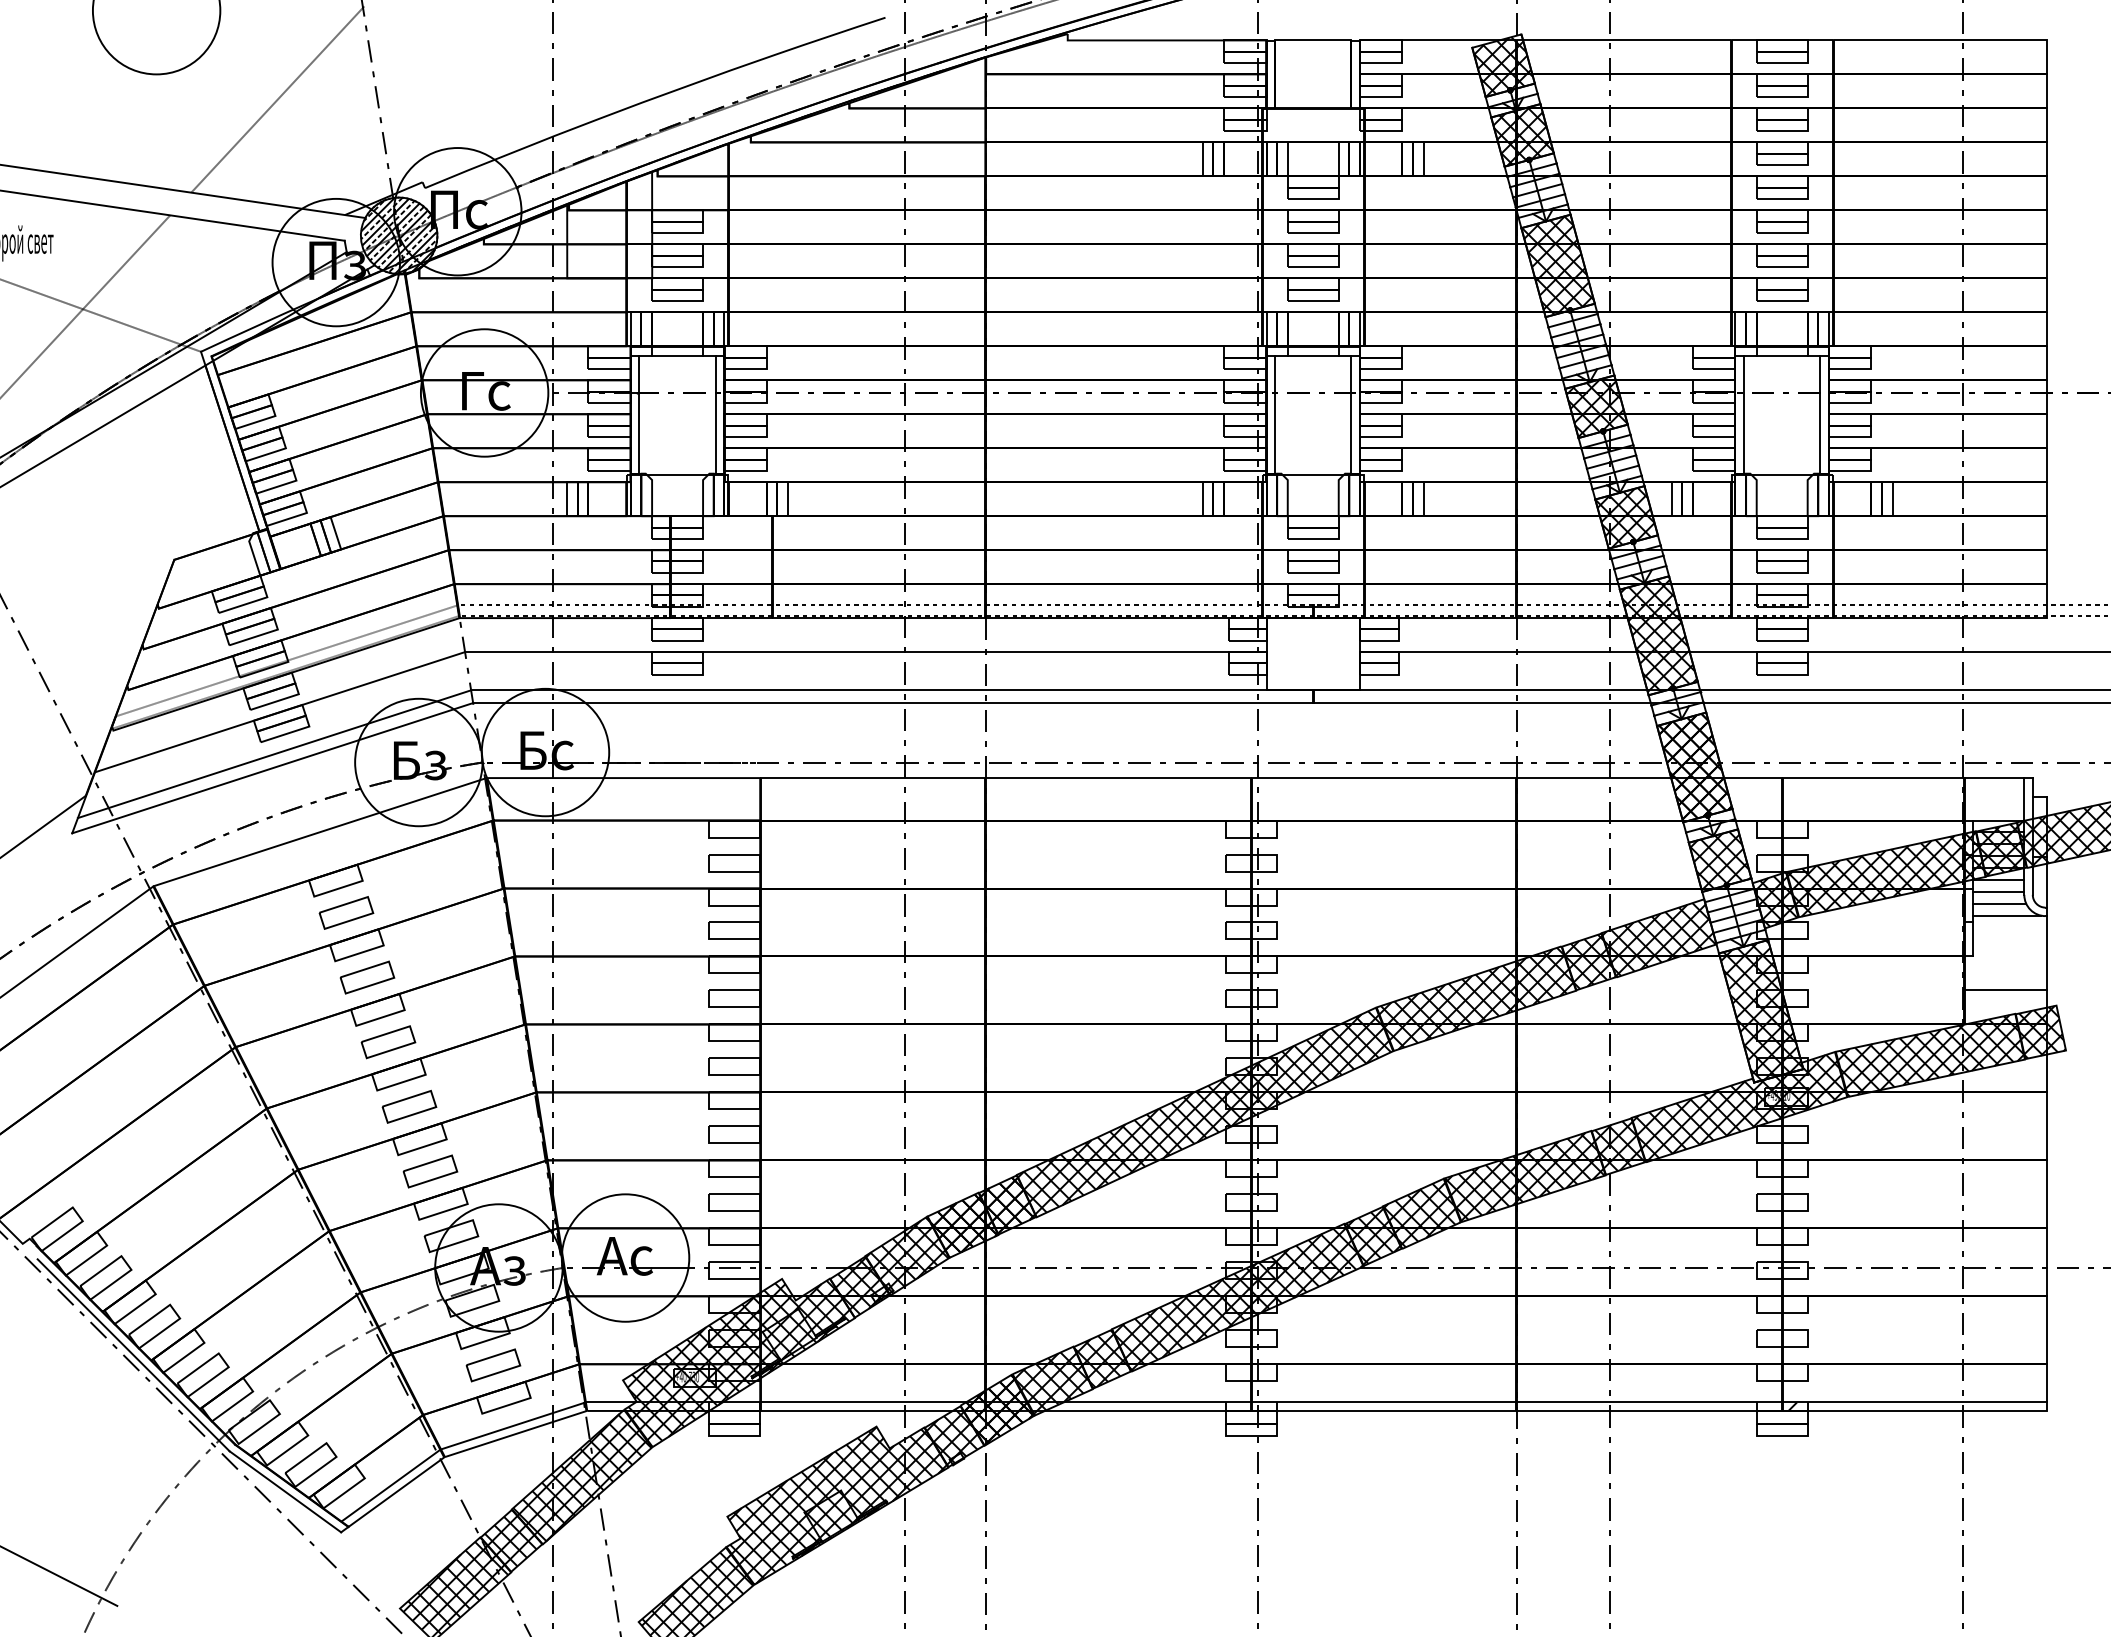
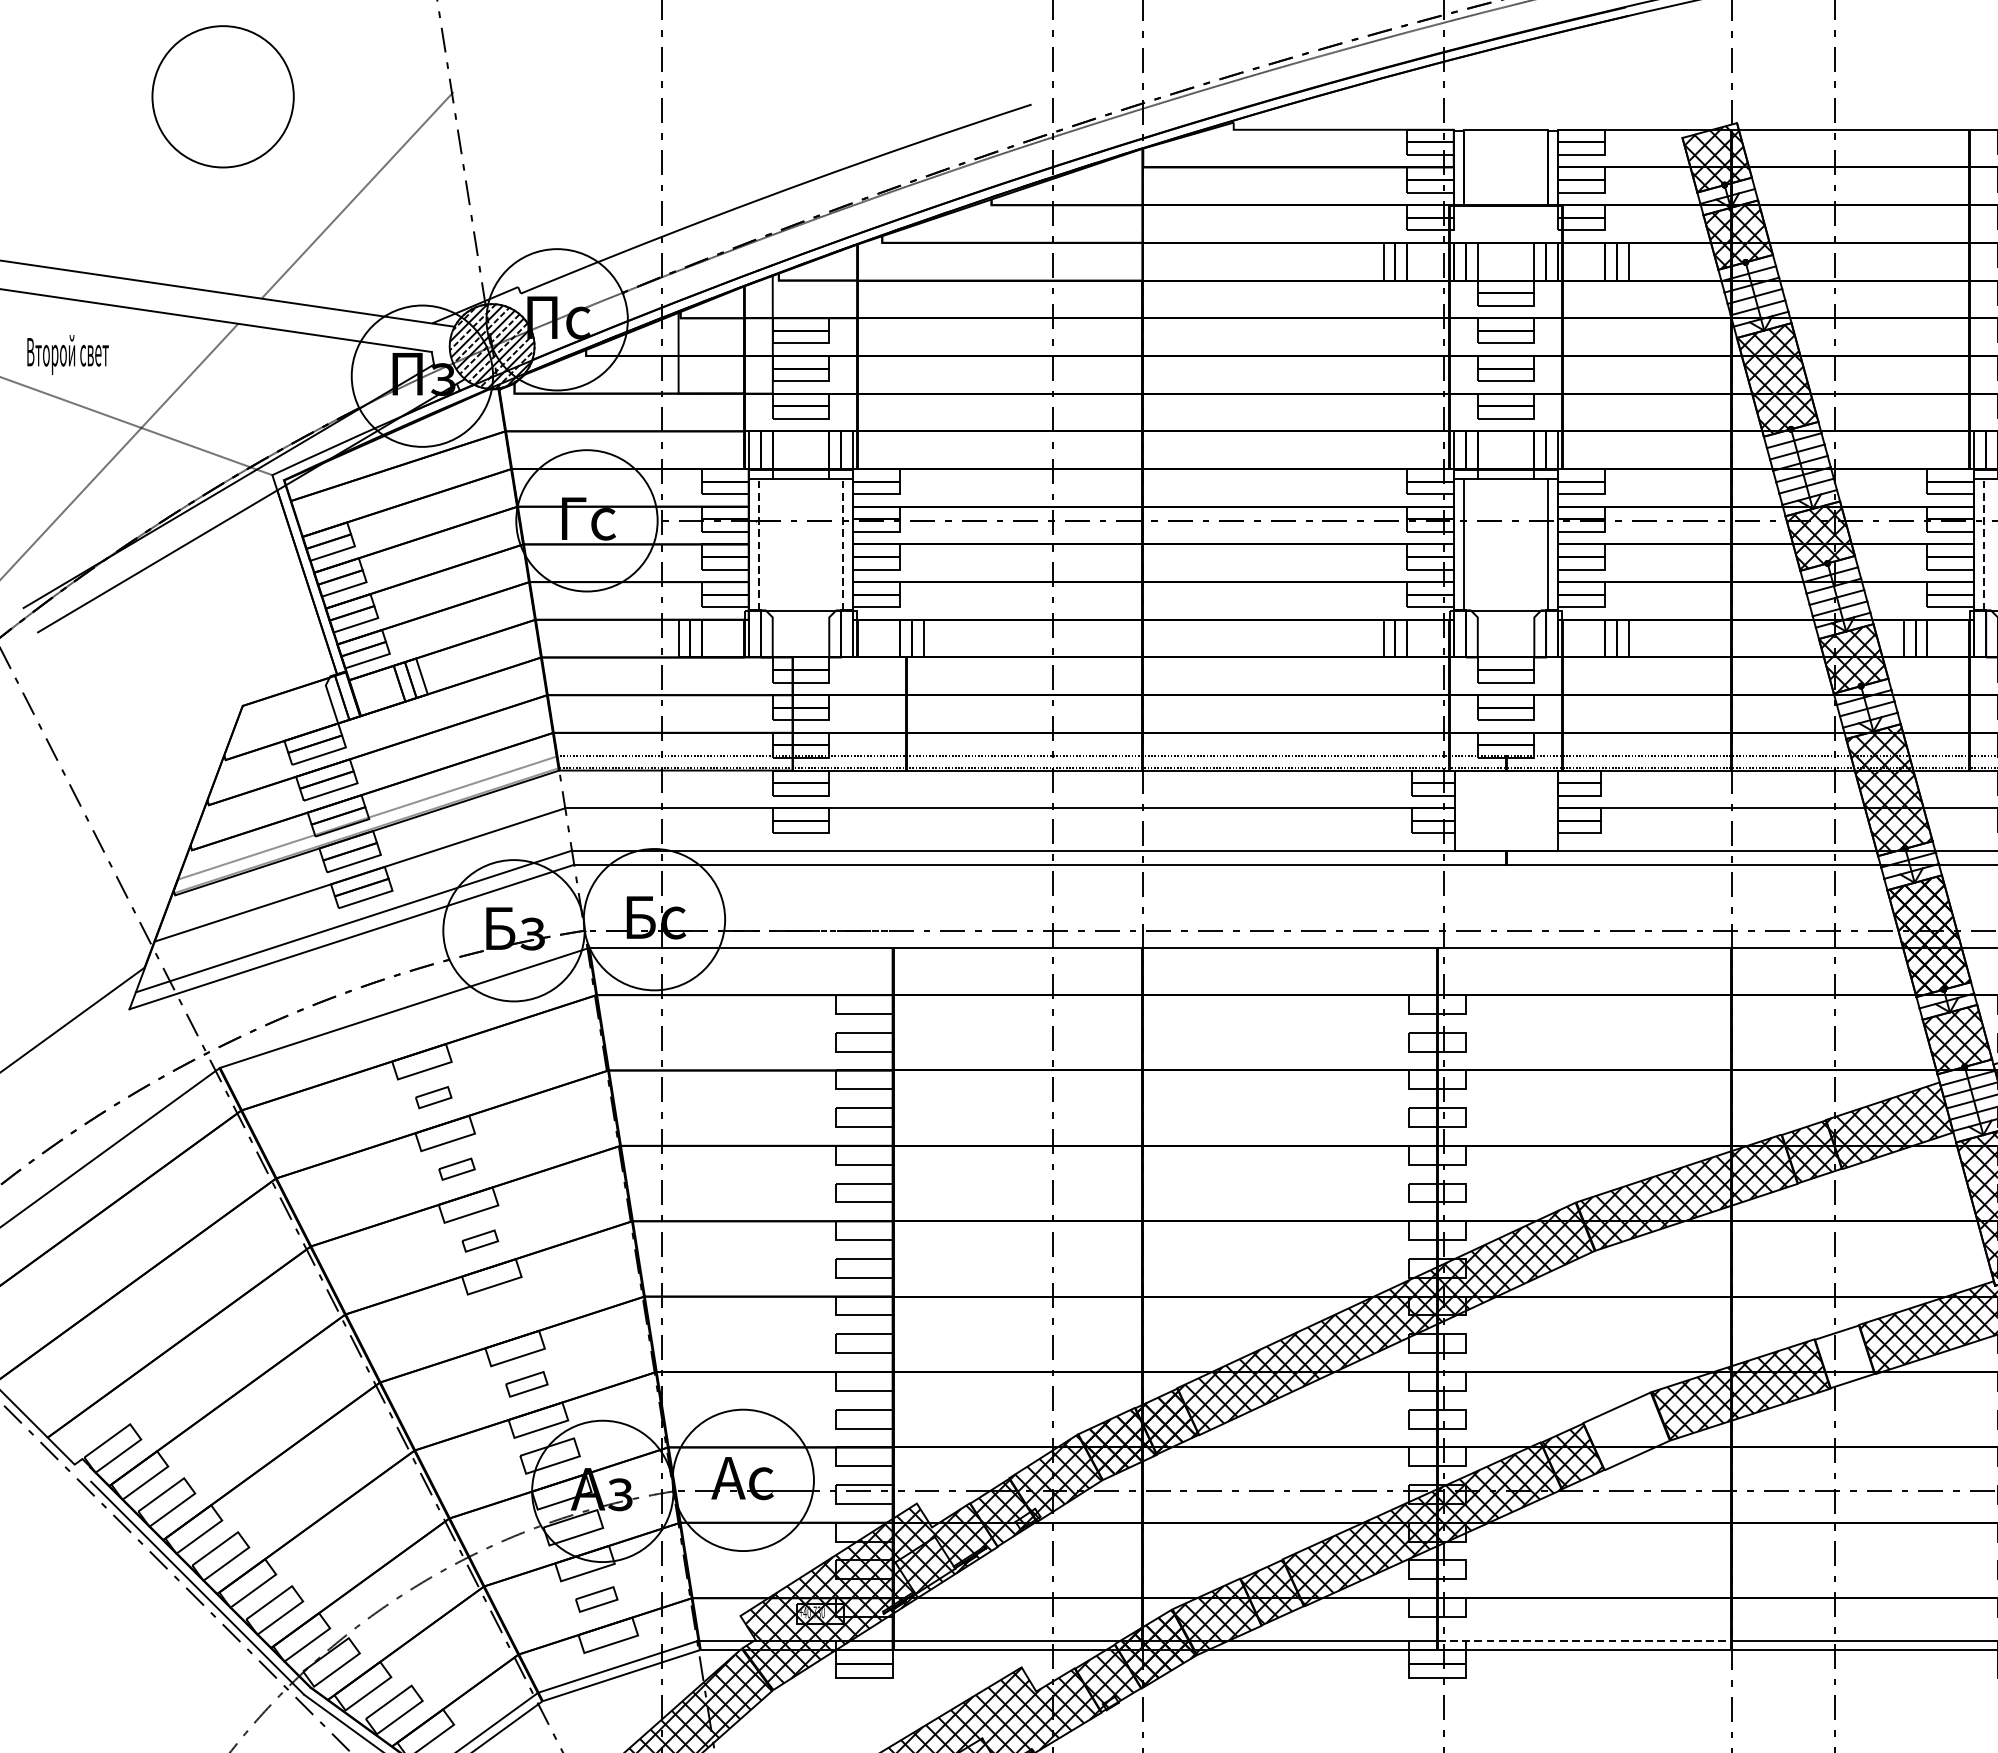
line: (639, 414) -> (758, 544), solid -> dashed
line: (715, 414) -> (843, 544), solid -> dashed
line: (1743, 414) -> (1983, 544), solid -> dashed
part: (346, 912) -> (433, 1097), size x0.6
part: (367, 977) -> (457, 1169), size x0.6
part: (388, 1042) -> (480, 1241), size x0.6
part: (409, 1106) -> (503, 1312), removed
hatch: (1620, 1146) -> (1846, 1356), removed
part: (430, 1171) -> (526, 1384), size x0.7
hatch: (1421, 1214) -> (1626, 1432), removed
part: (493, 1365) -> (596, 1599), size x0.7
line: (1384, 1402) -> (1585, 1640), solid -> dashed

